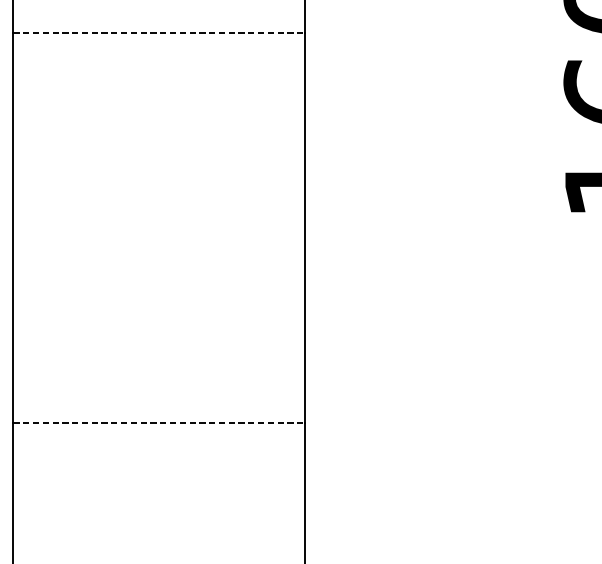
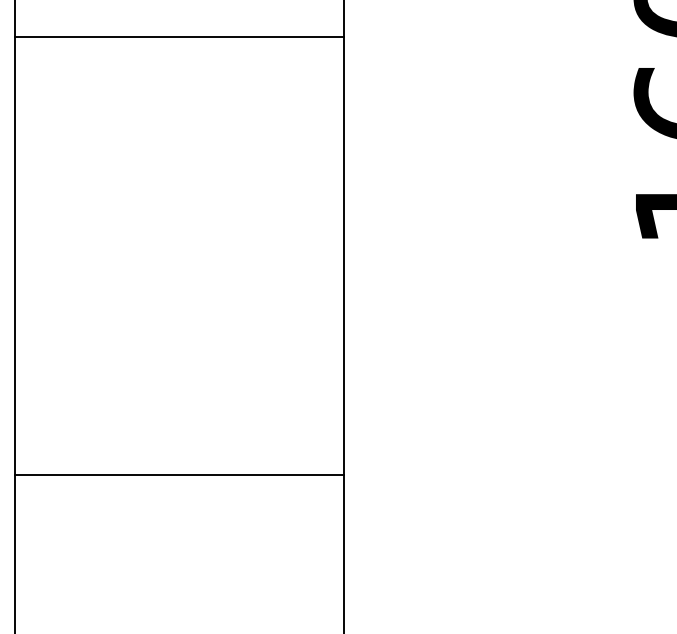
line: (159, 33) -> (179, 37), dashed -> solid
line: (159, 422) -> (179, 475), dashed -> solid

